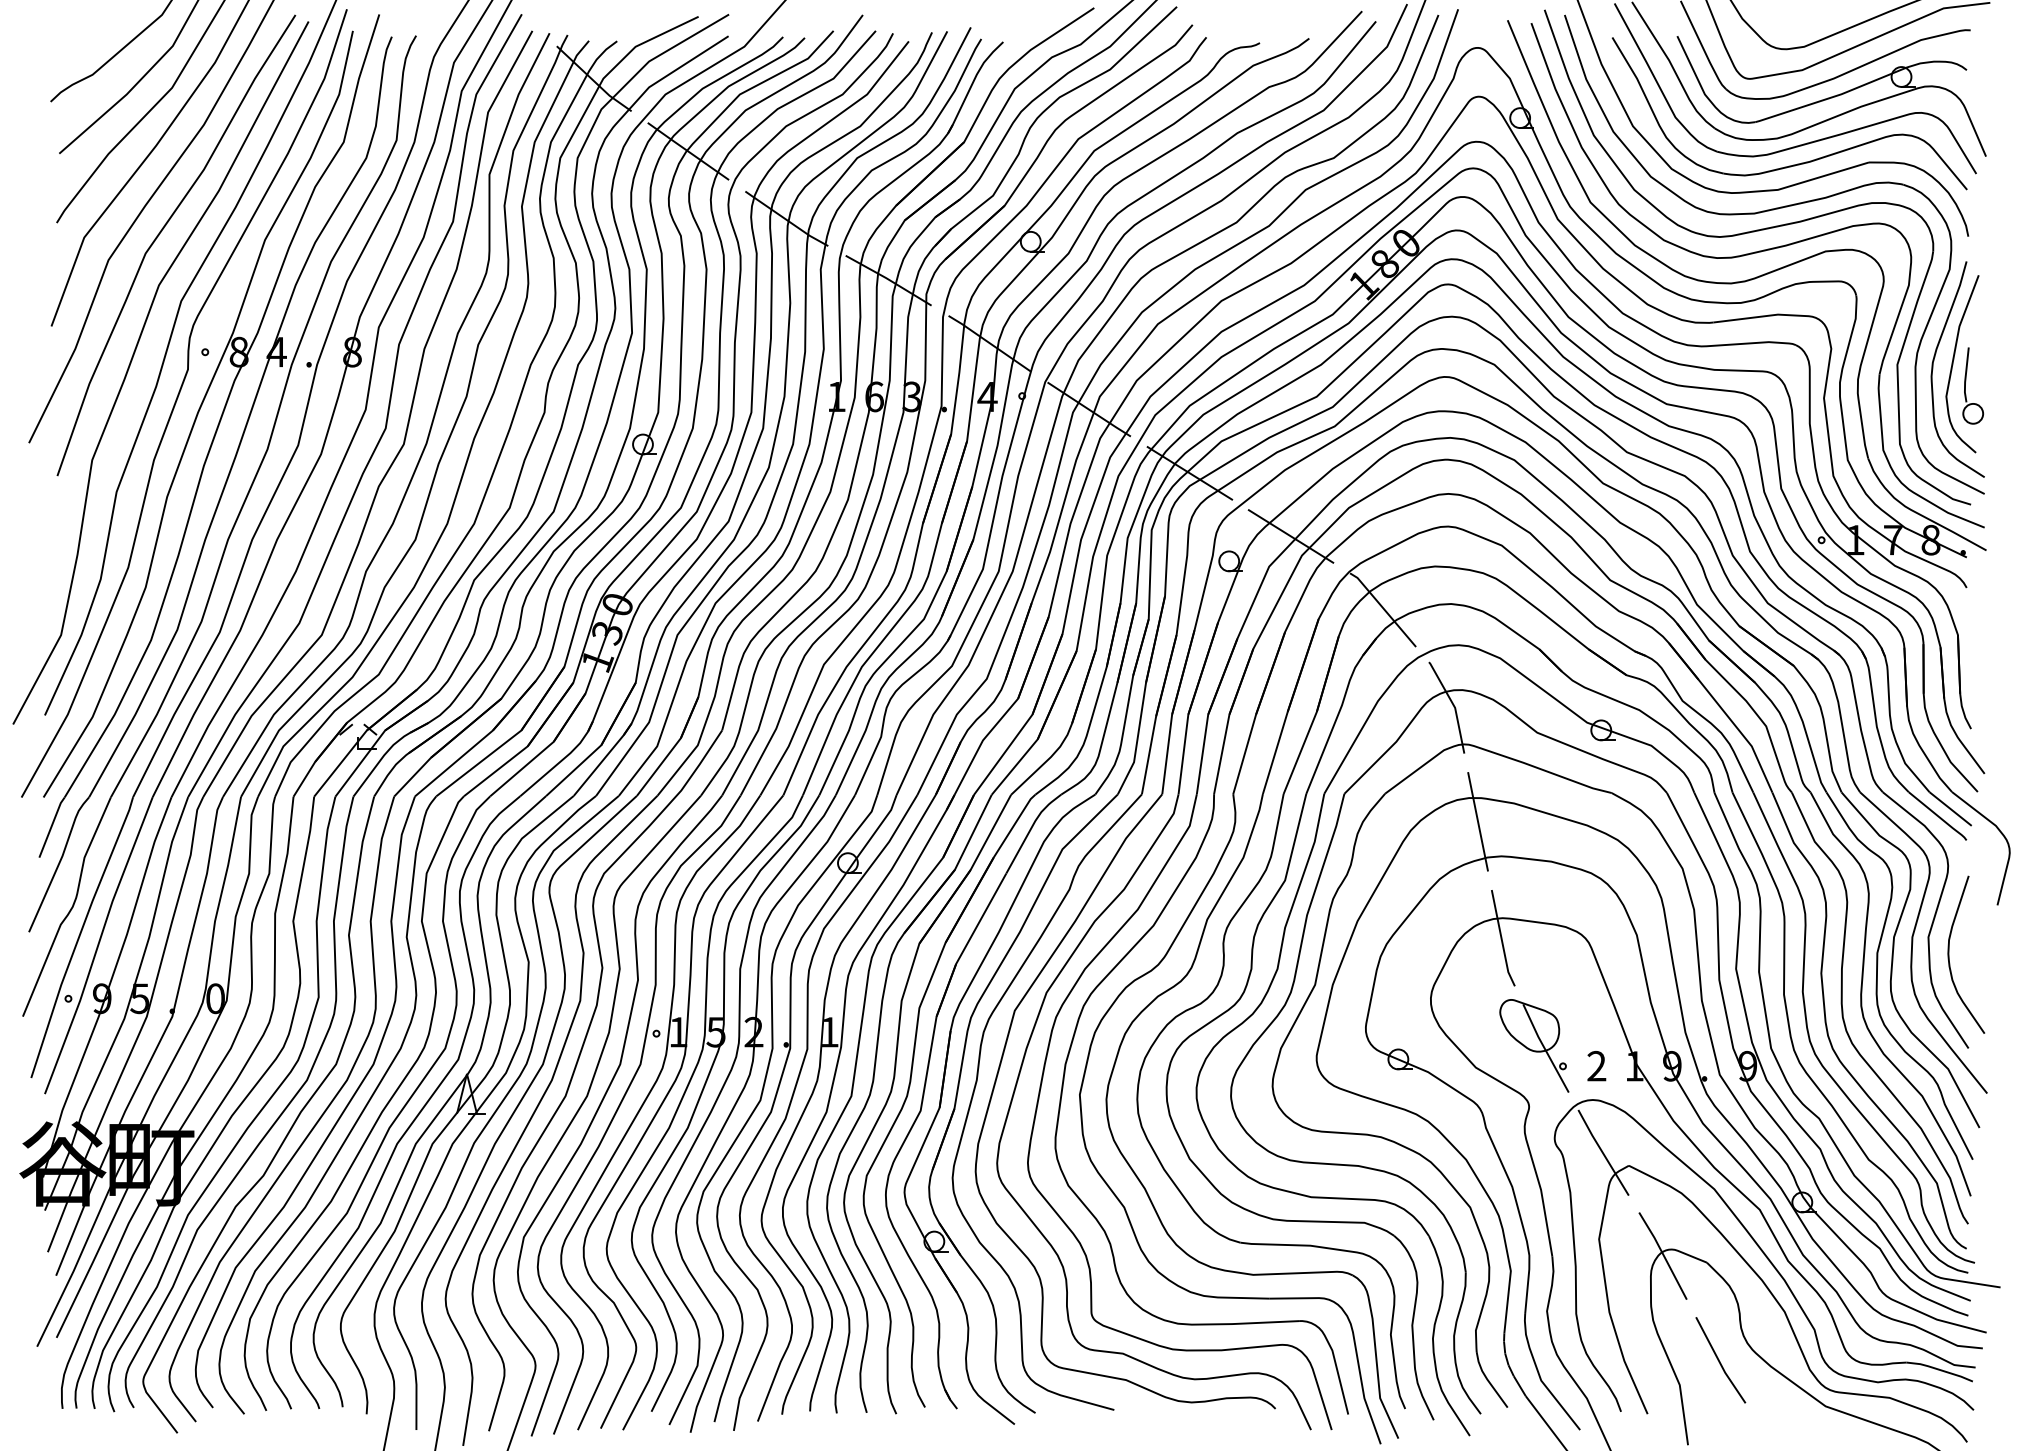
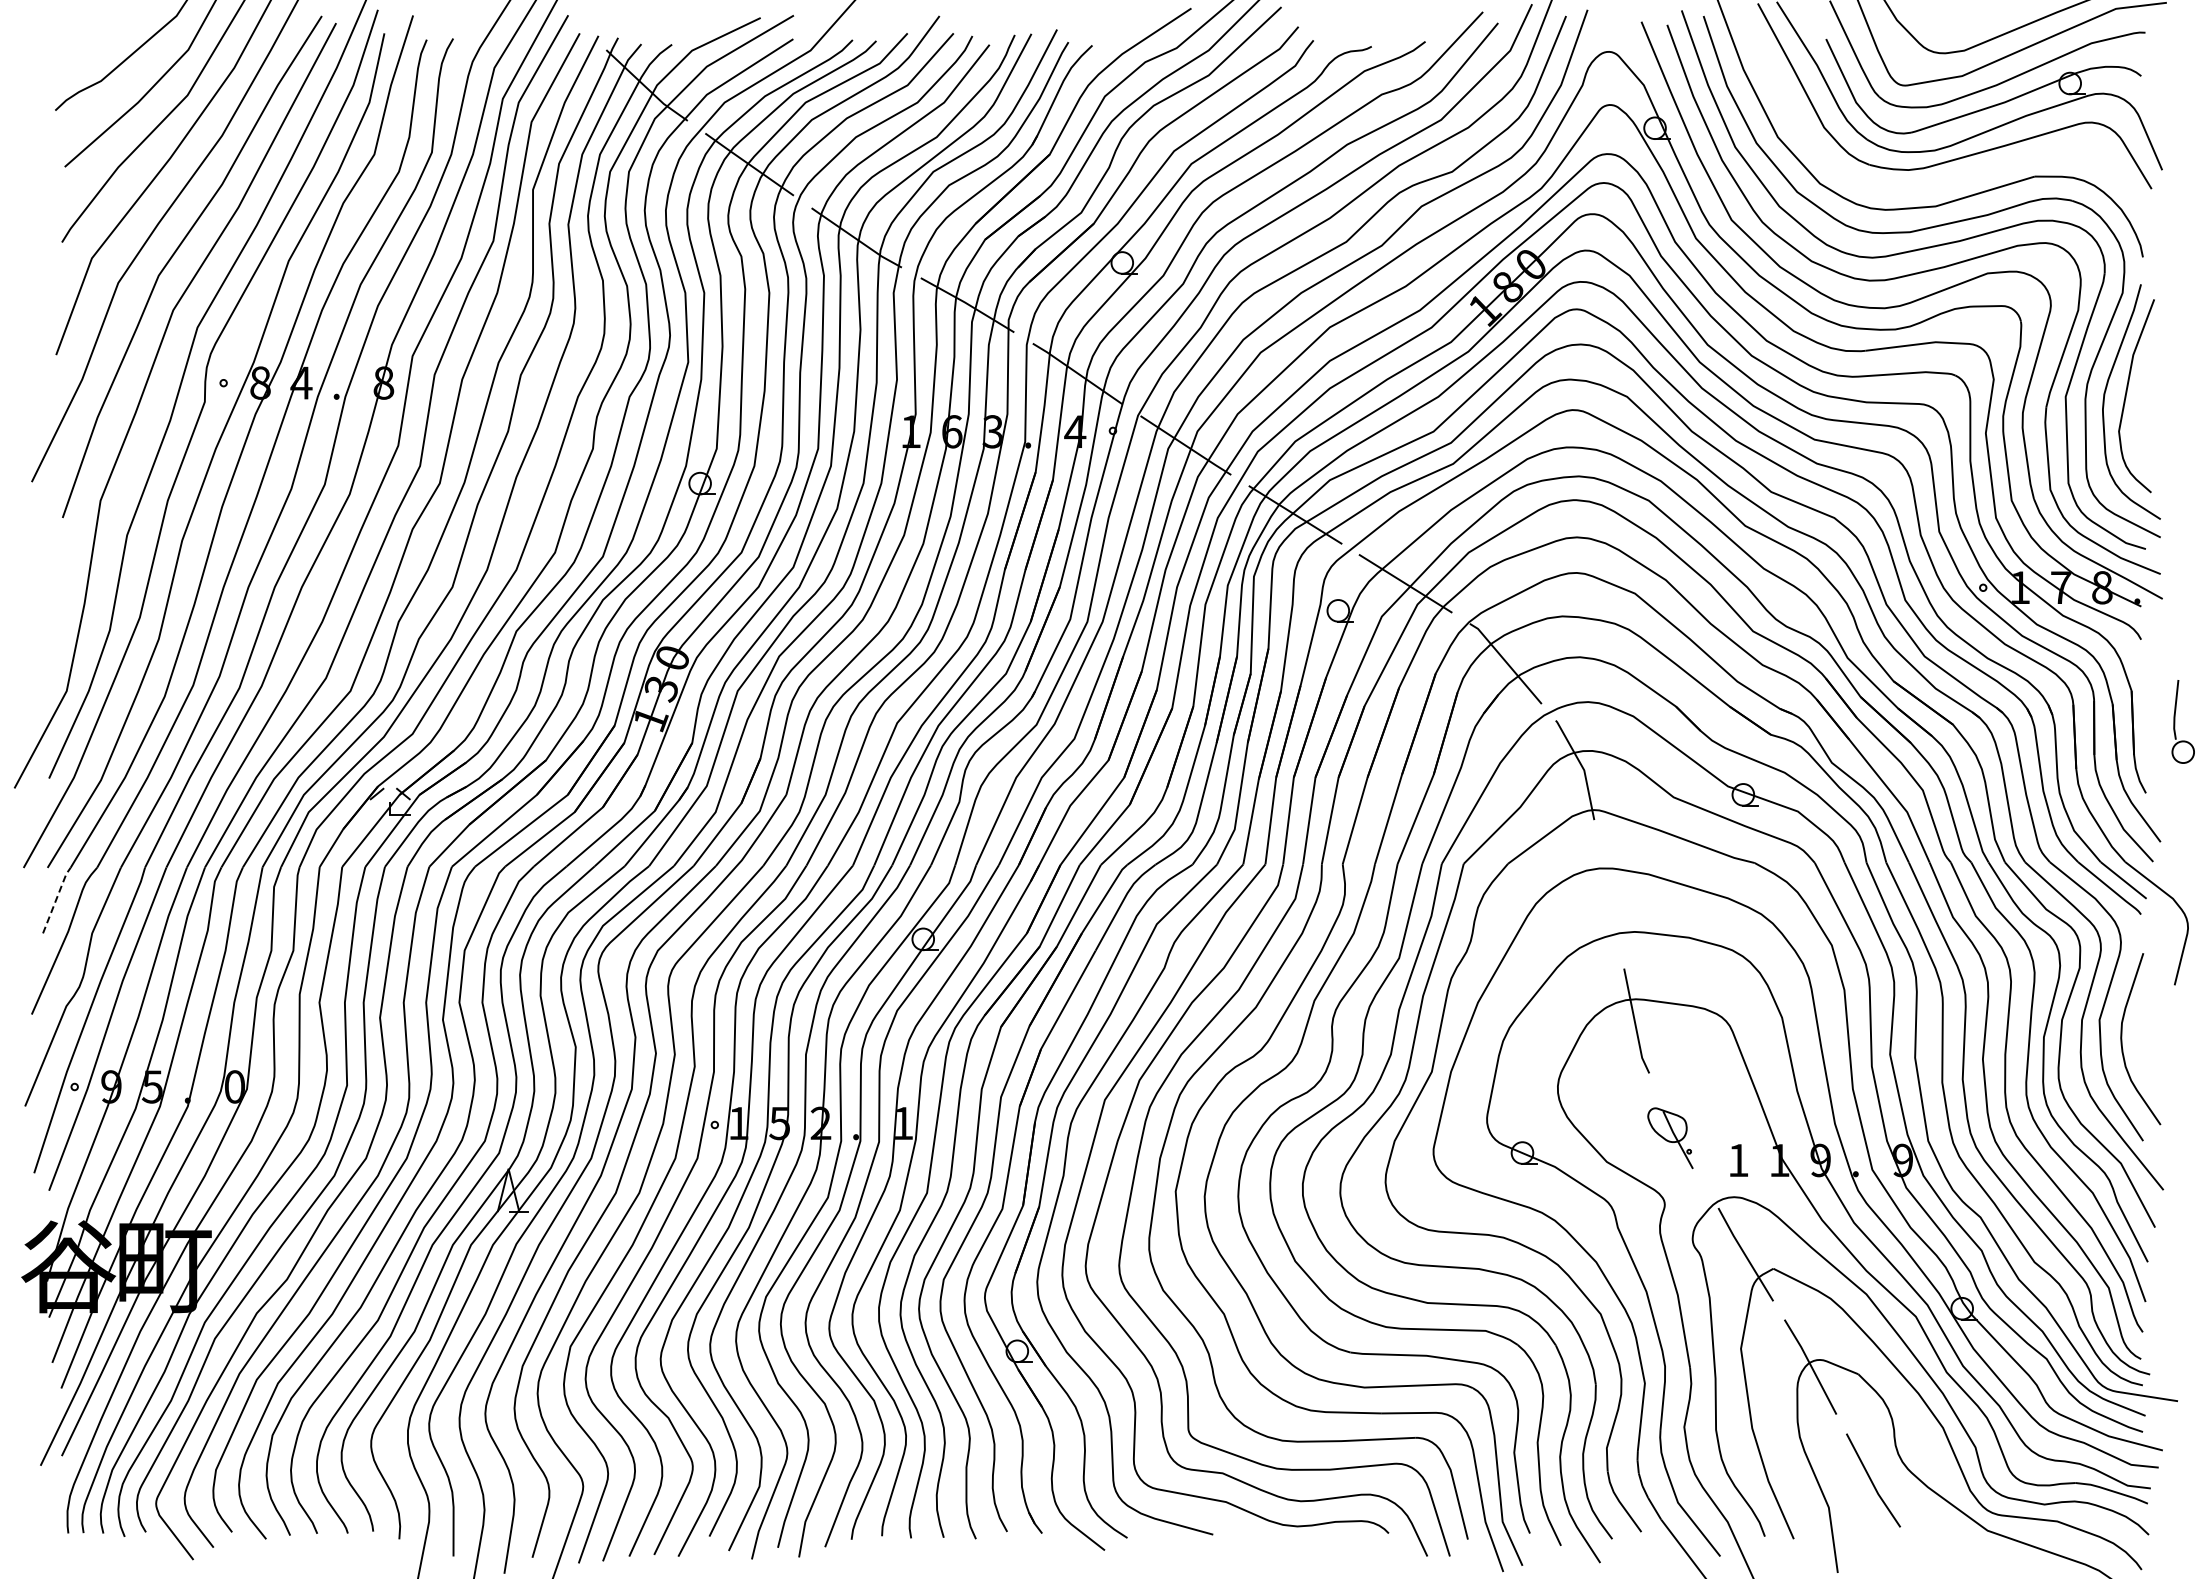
part: (1802, 162) -> (1962, 176), removed
part: (1966, 385) -> (2175, 721), moved
line: (1477, 821) -> (1608, 894), removed
line: (51, 826) -> (56, 899), solid -> dashed
part: (1534, 1046) -> (1670, 1138), size x0.6
text: (1596, 1065) -> (1738, 1159), 2 -> 1

